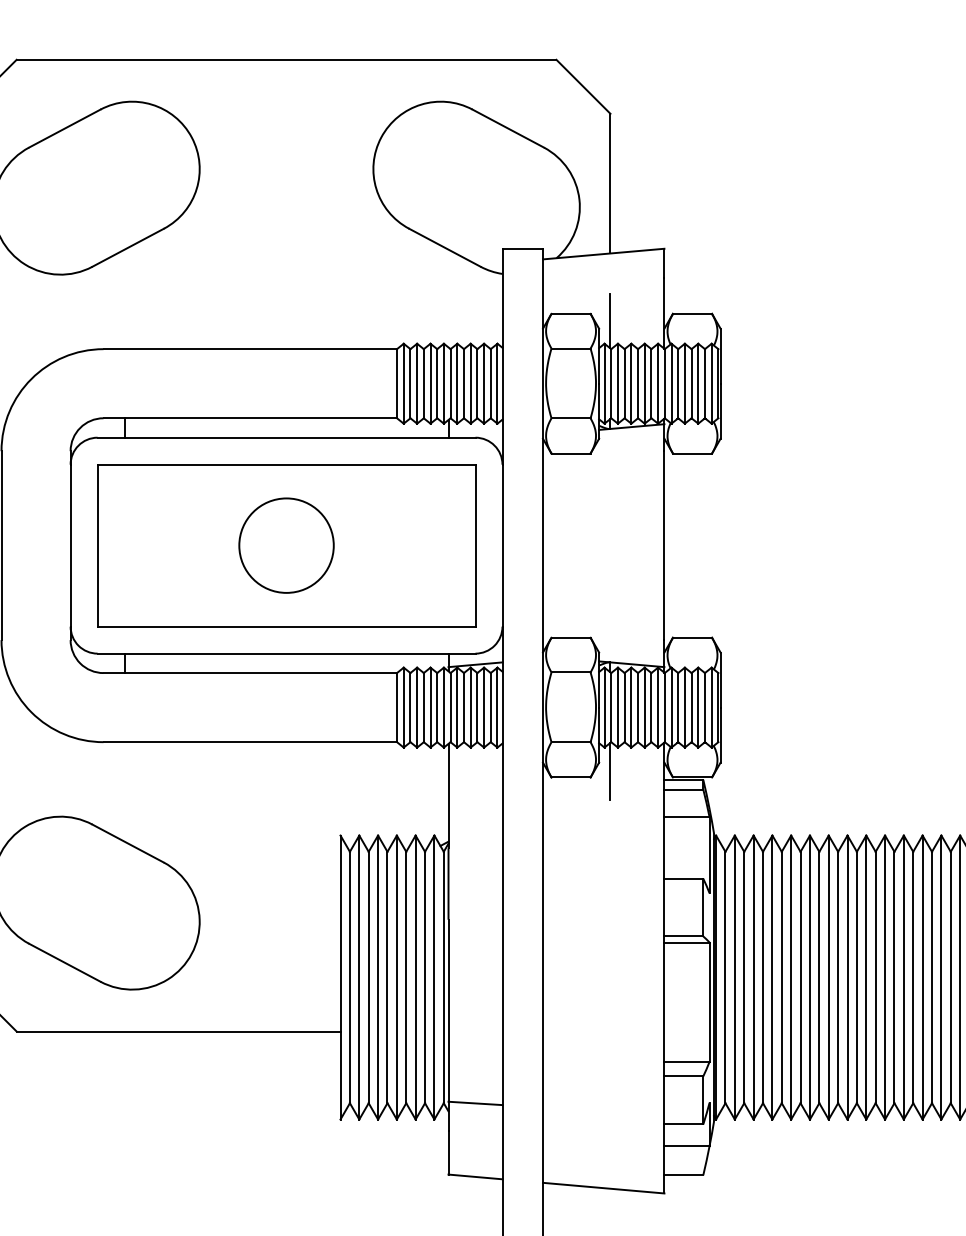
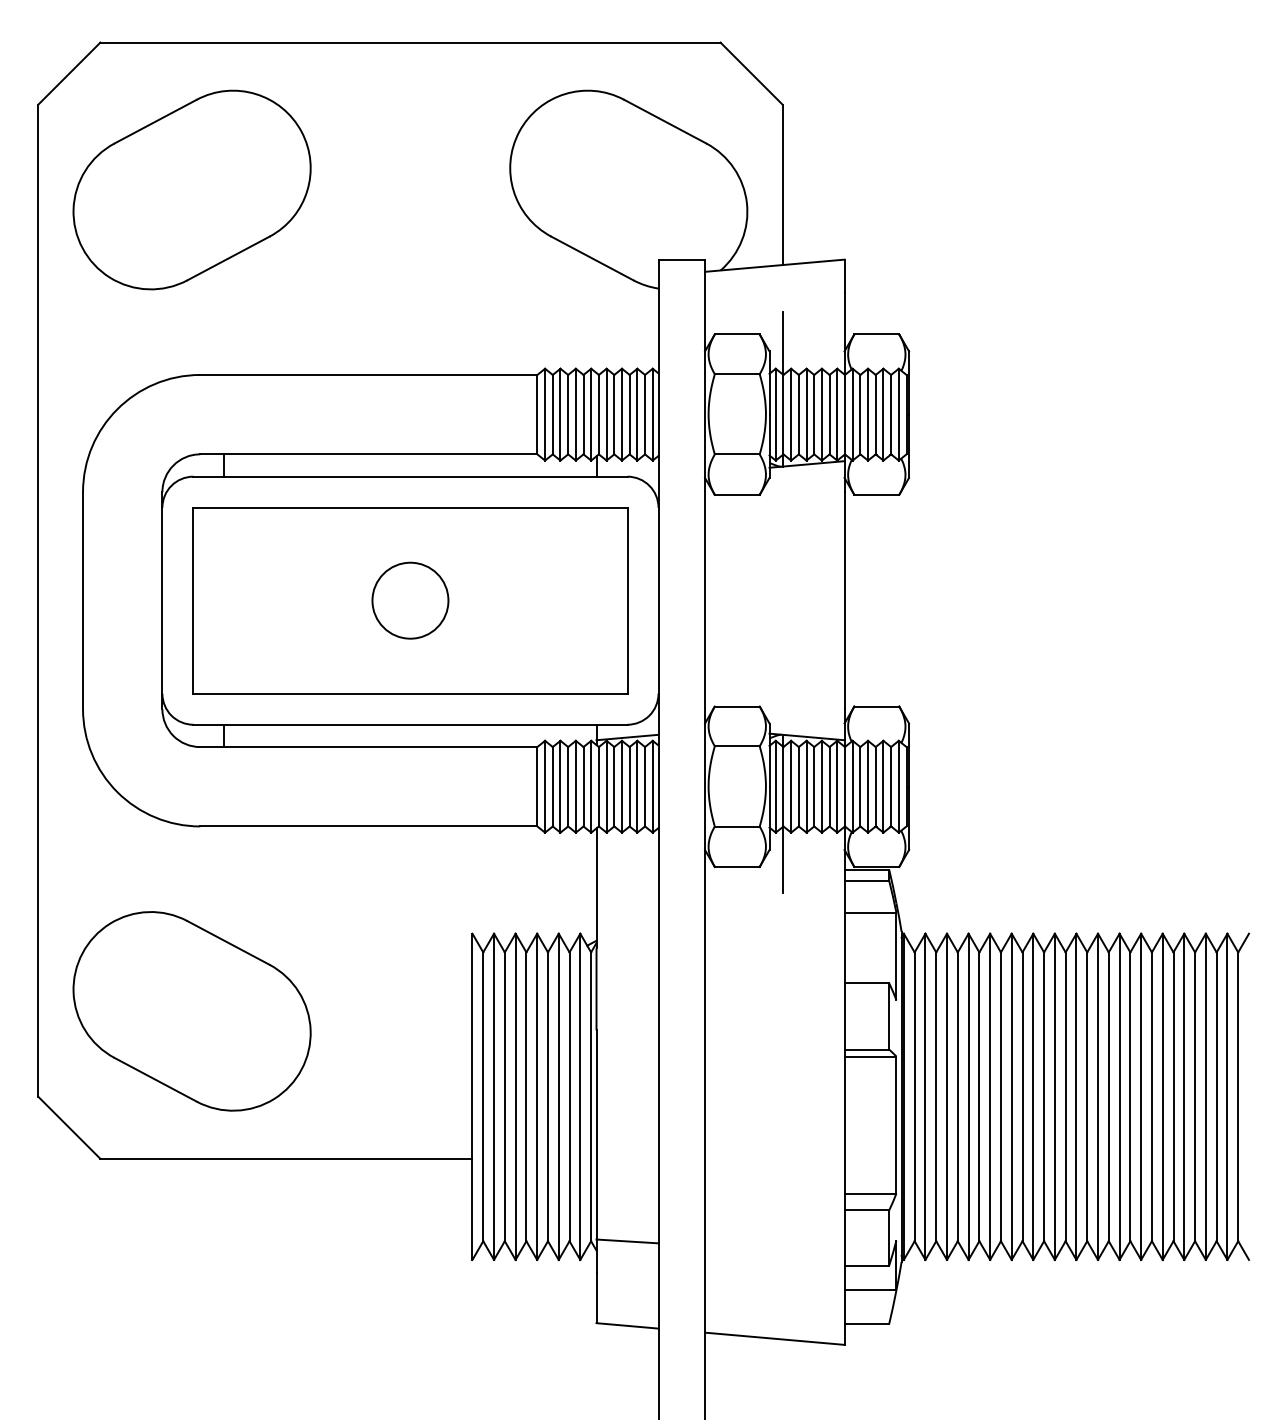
circle: (286, 545) -> (410, 600), size x0.7

